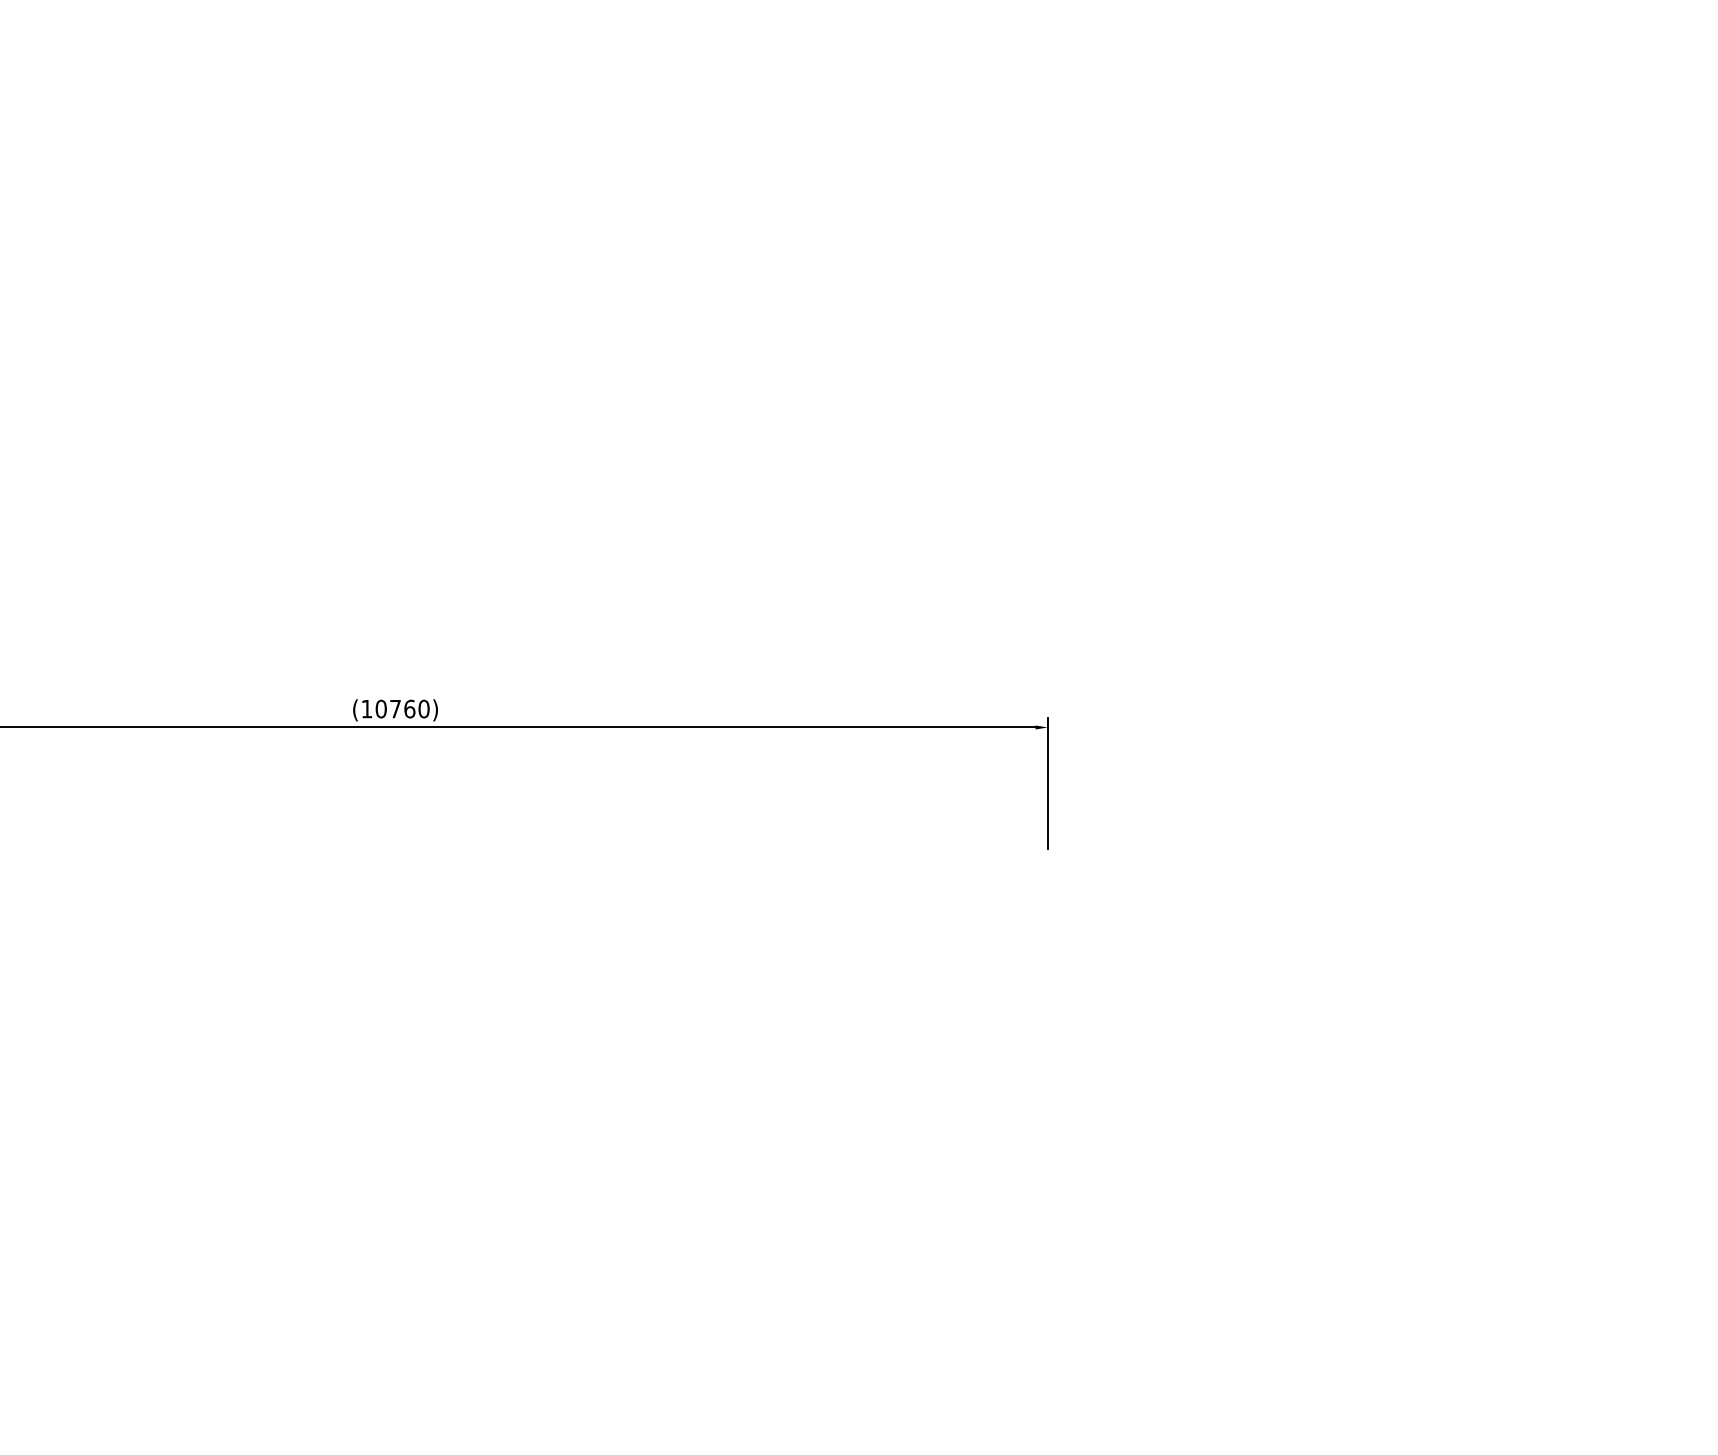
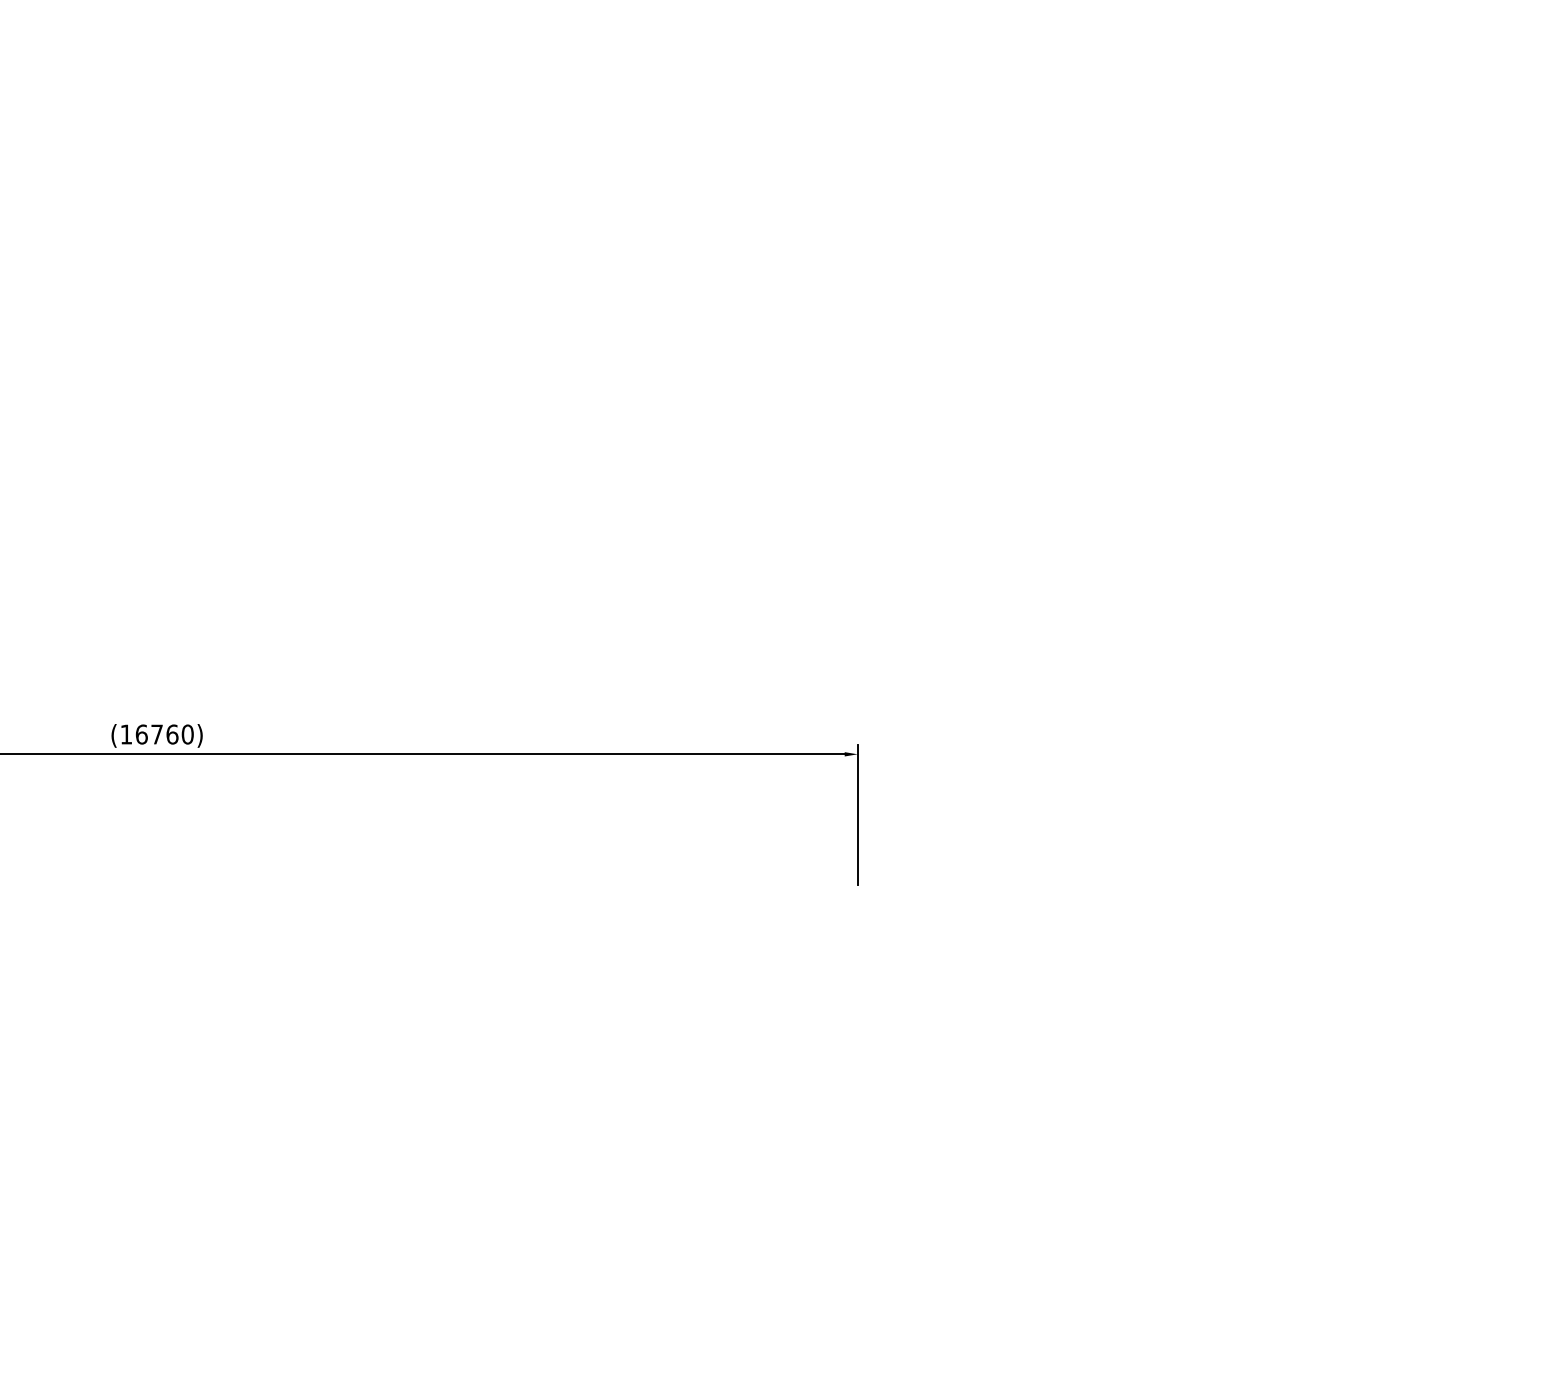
text: (380, 708) -> (140, 733), (10760) -> (16760)

